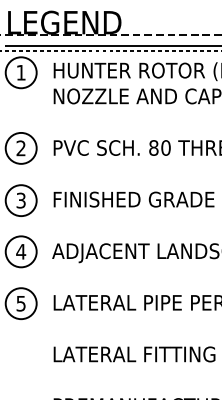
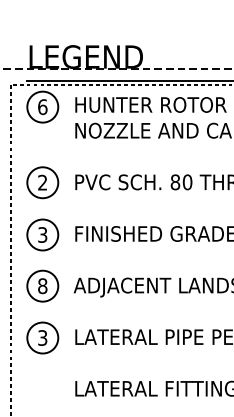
text: (20, 73) -> (42, 107), 1 -> 6
text: (20, 252) -> (42, 286), 4 -> 8
text: (20, 303) -> (42, 337), 5 -> 3

